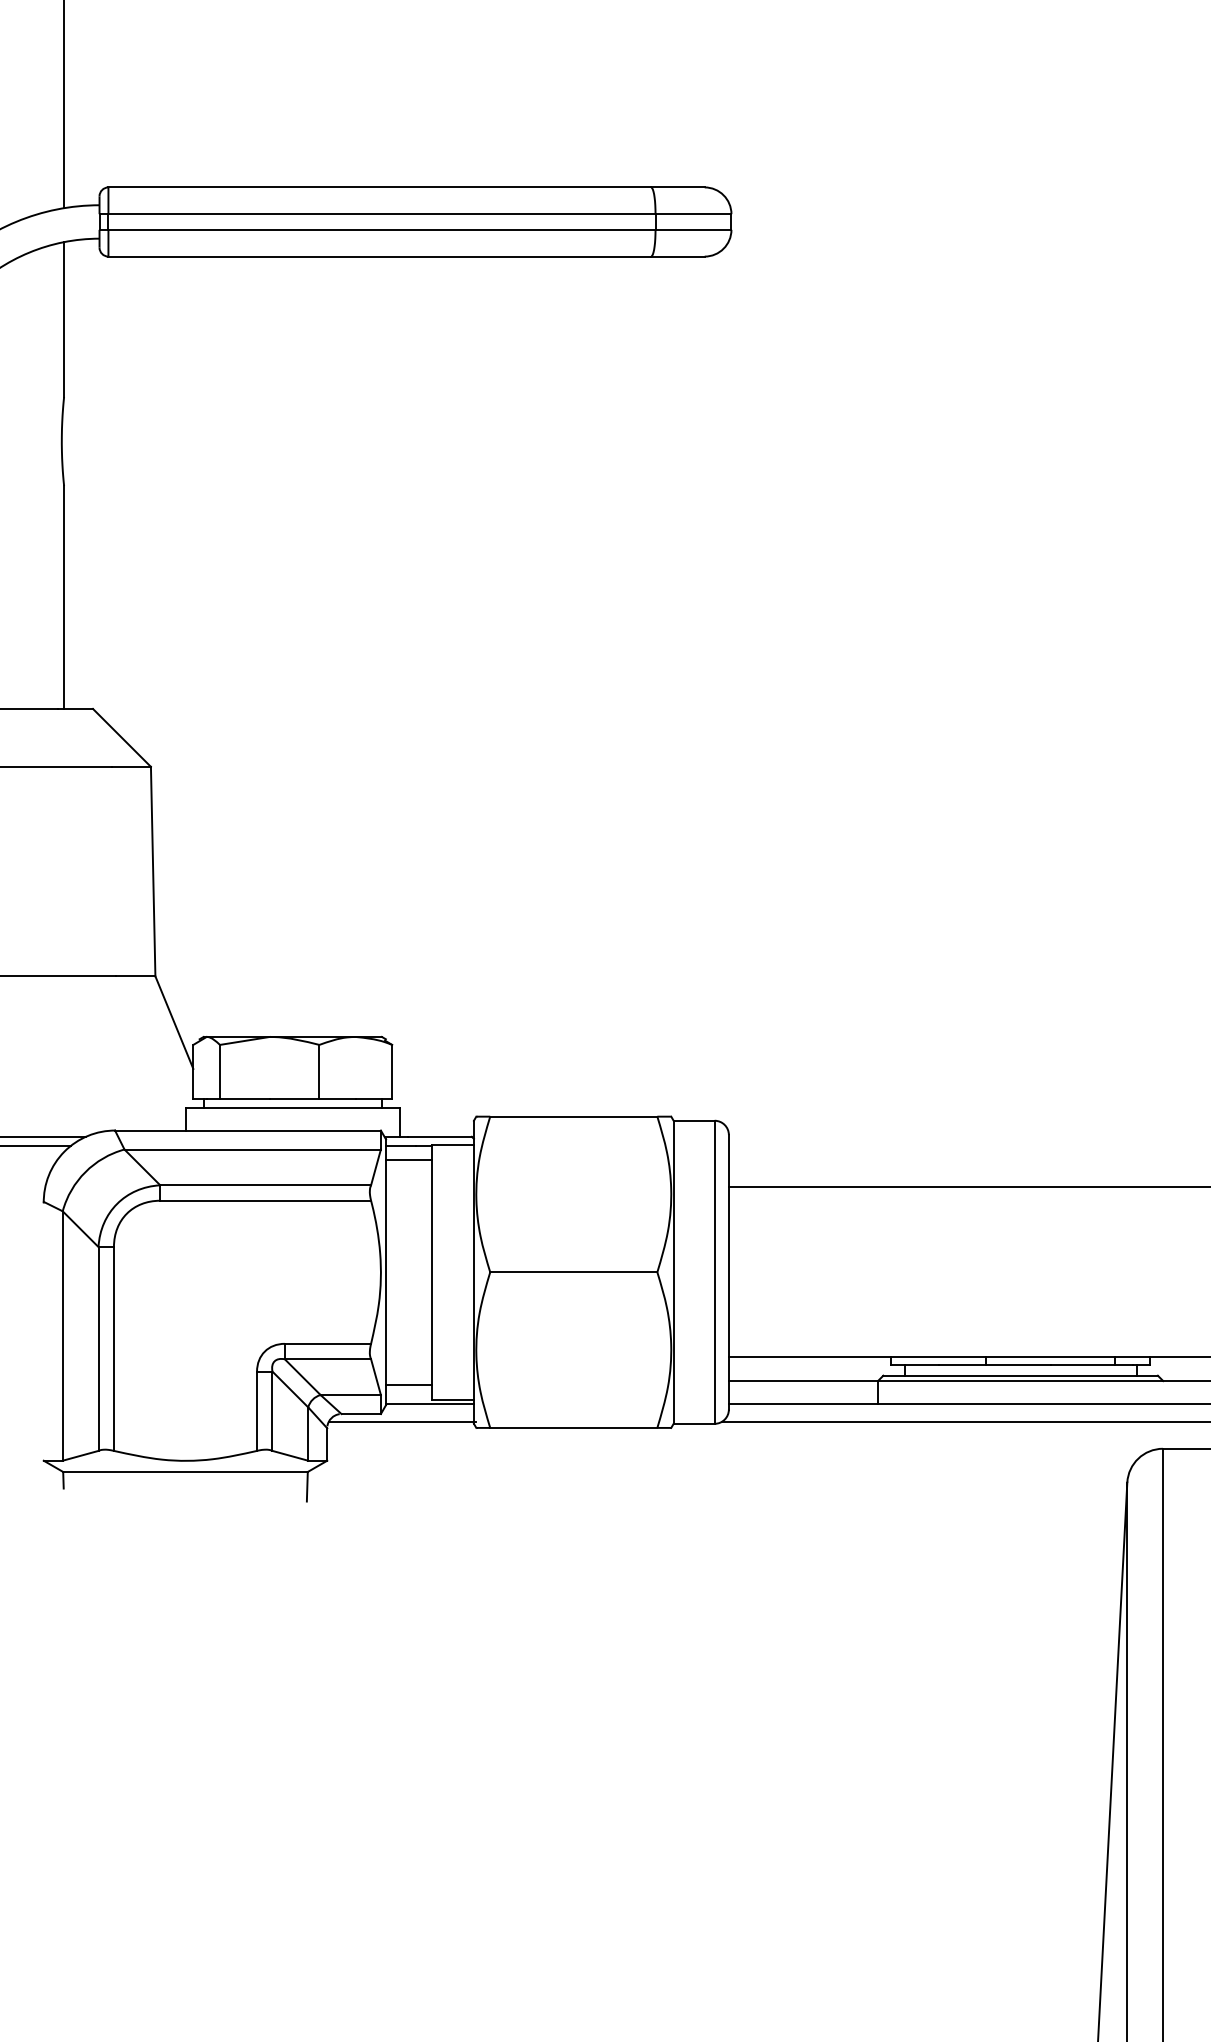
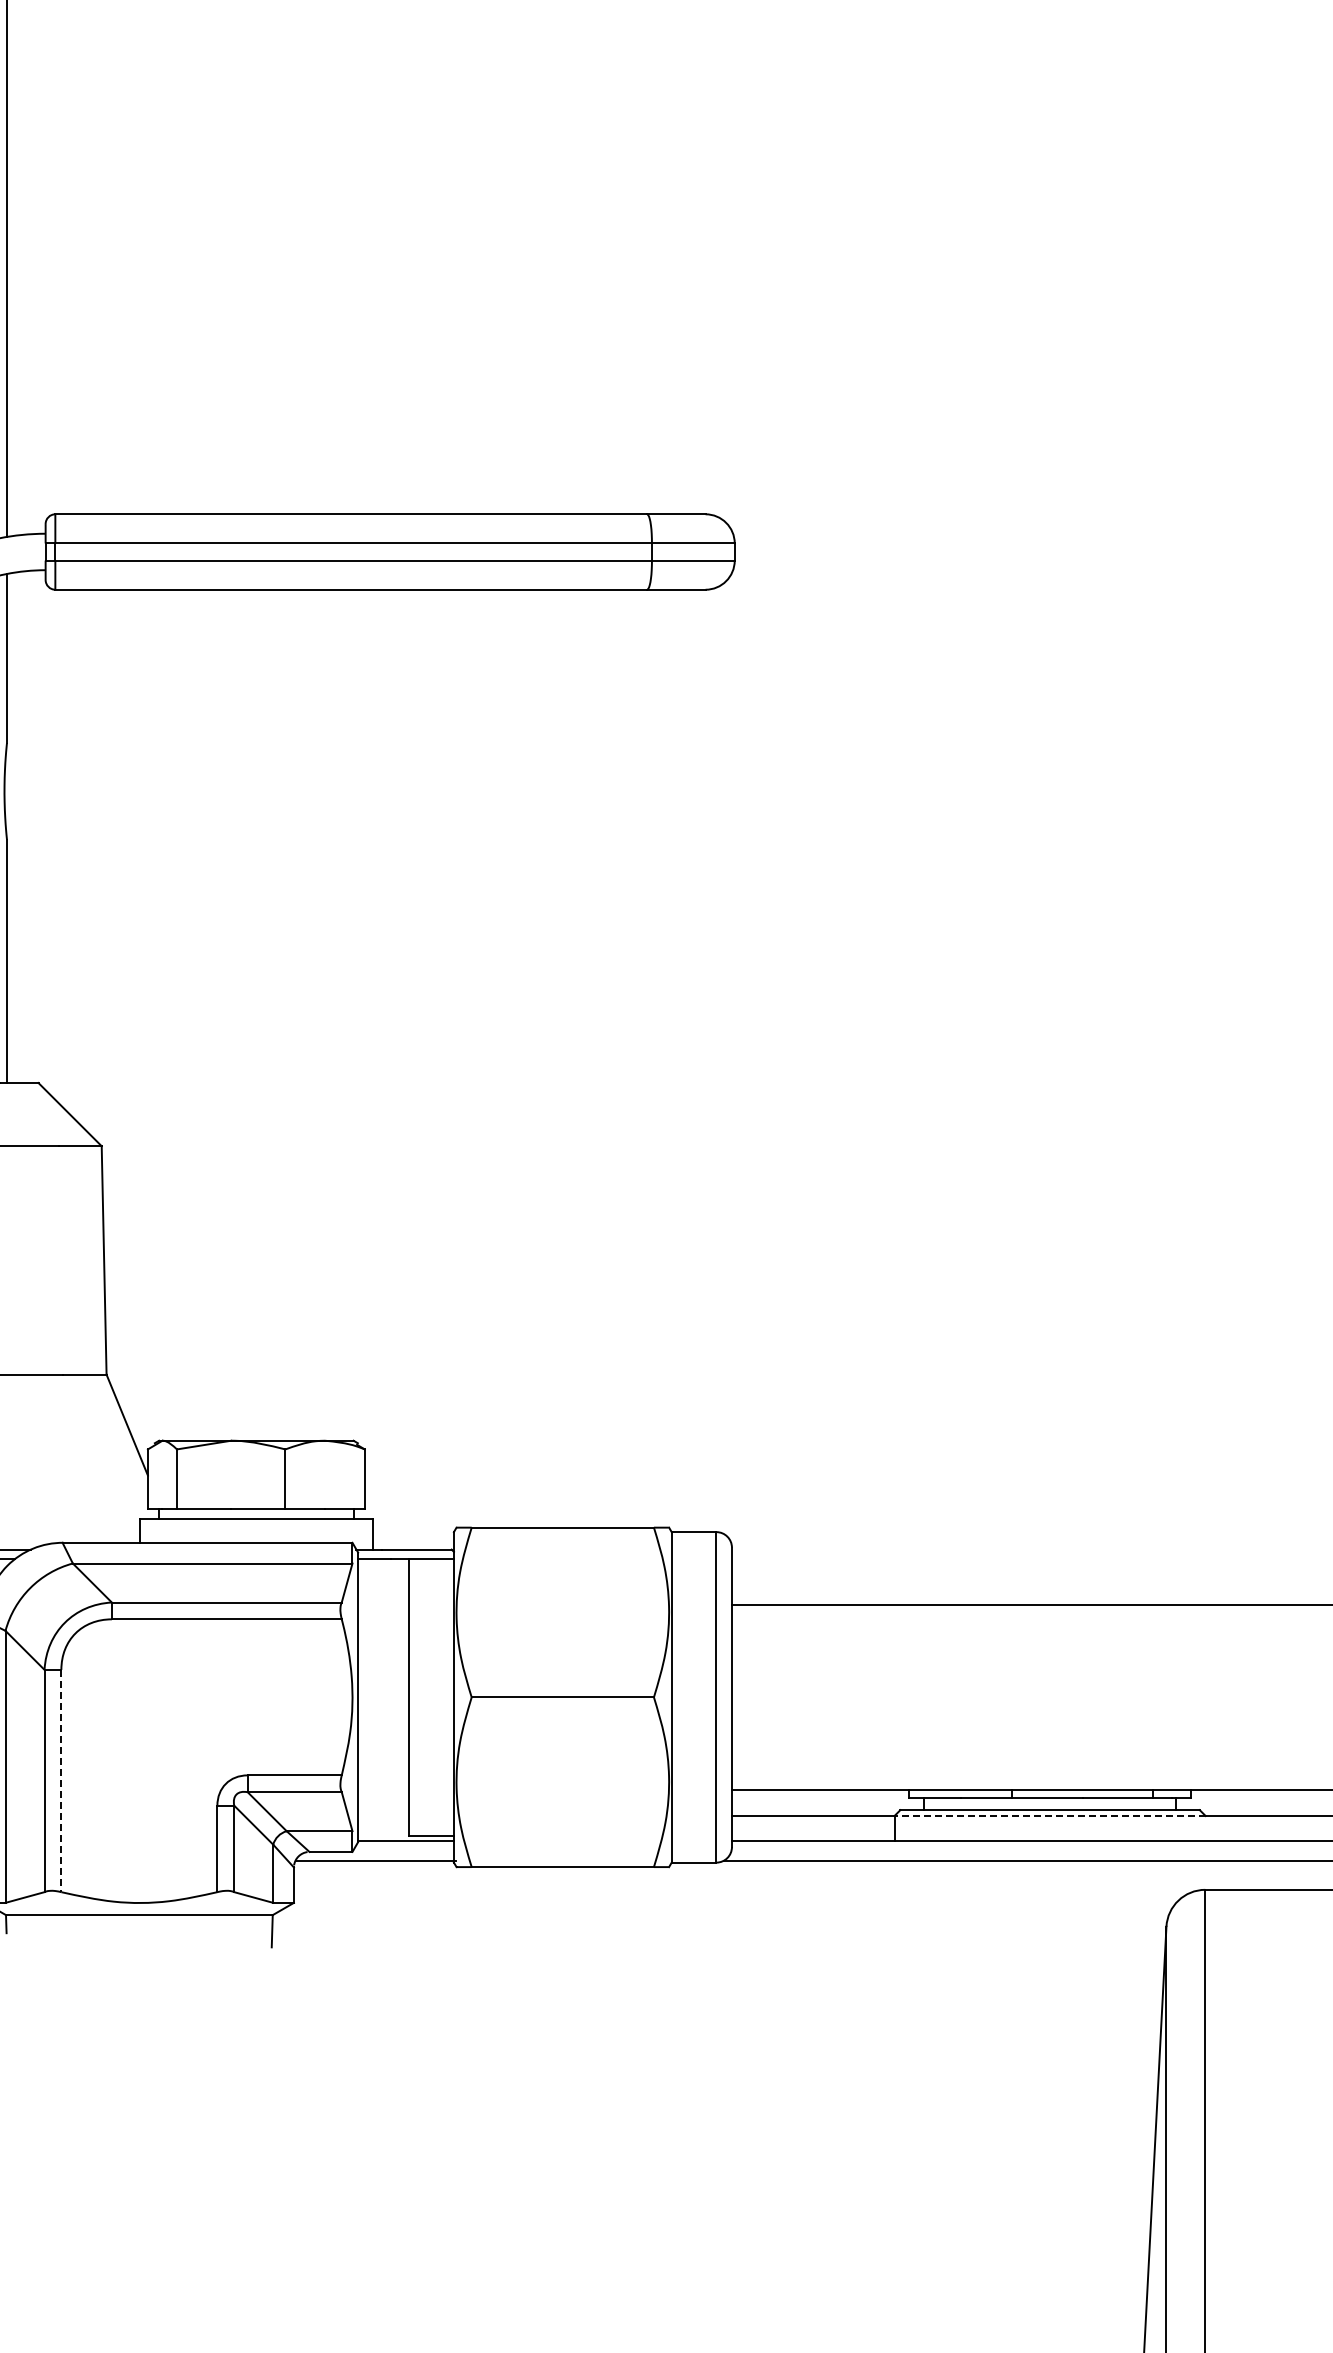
line: (409, 1159) -> (383, 1574), removed
line: (114, 1349) -> (61, 1781), solid -> dashed
line: (1020, 1380) -> (1050, 1815), solid -> dashed
line: (409, 1385) -> (383, 1820), removed

